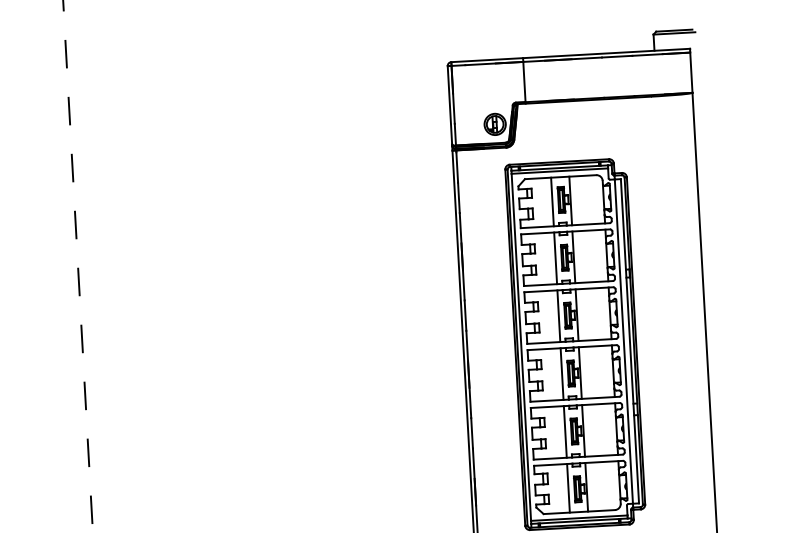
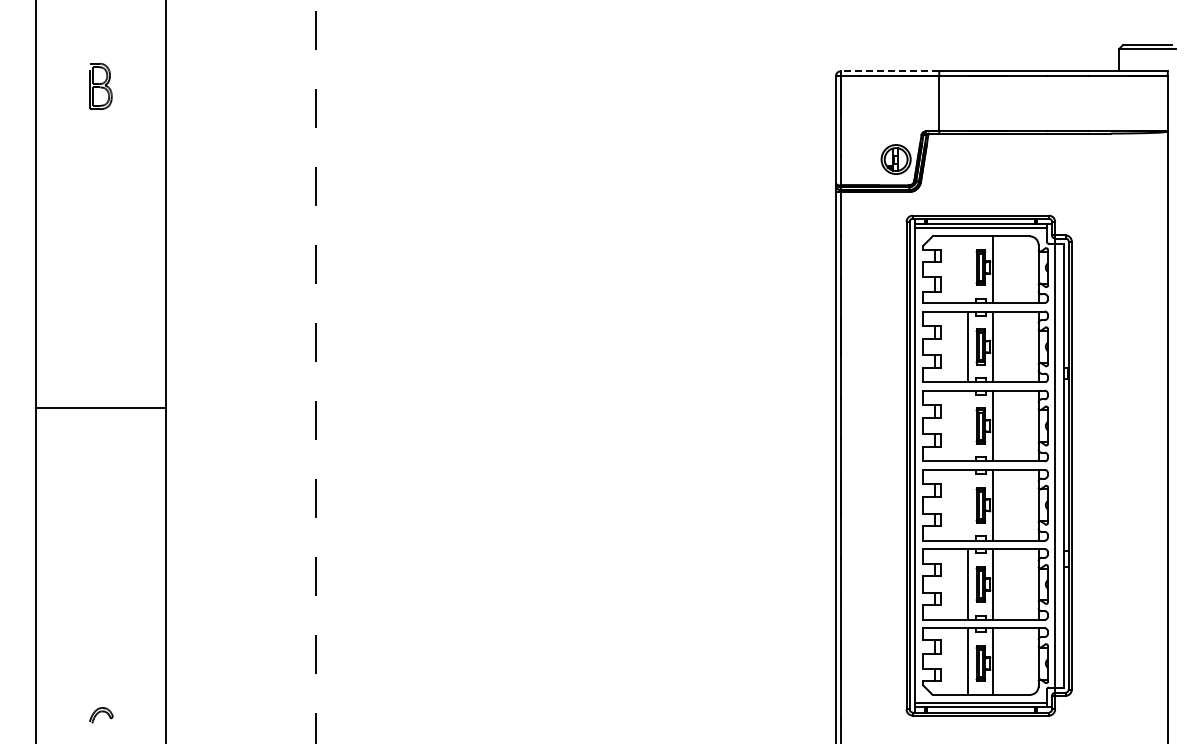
line: (486, 60) -> (889, 71), solid -> dashed
line: (552, 201) -> (968, 269), removed
line: (558, 315) -> (968, 425), removed
line: (562, 373) -> (968, 504), removed

